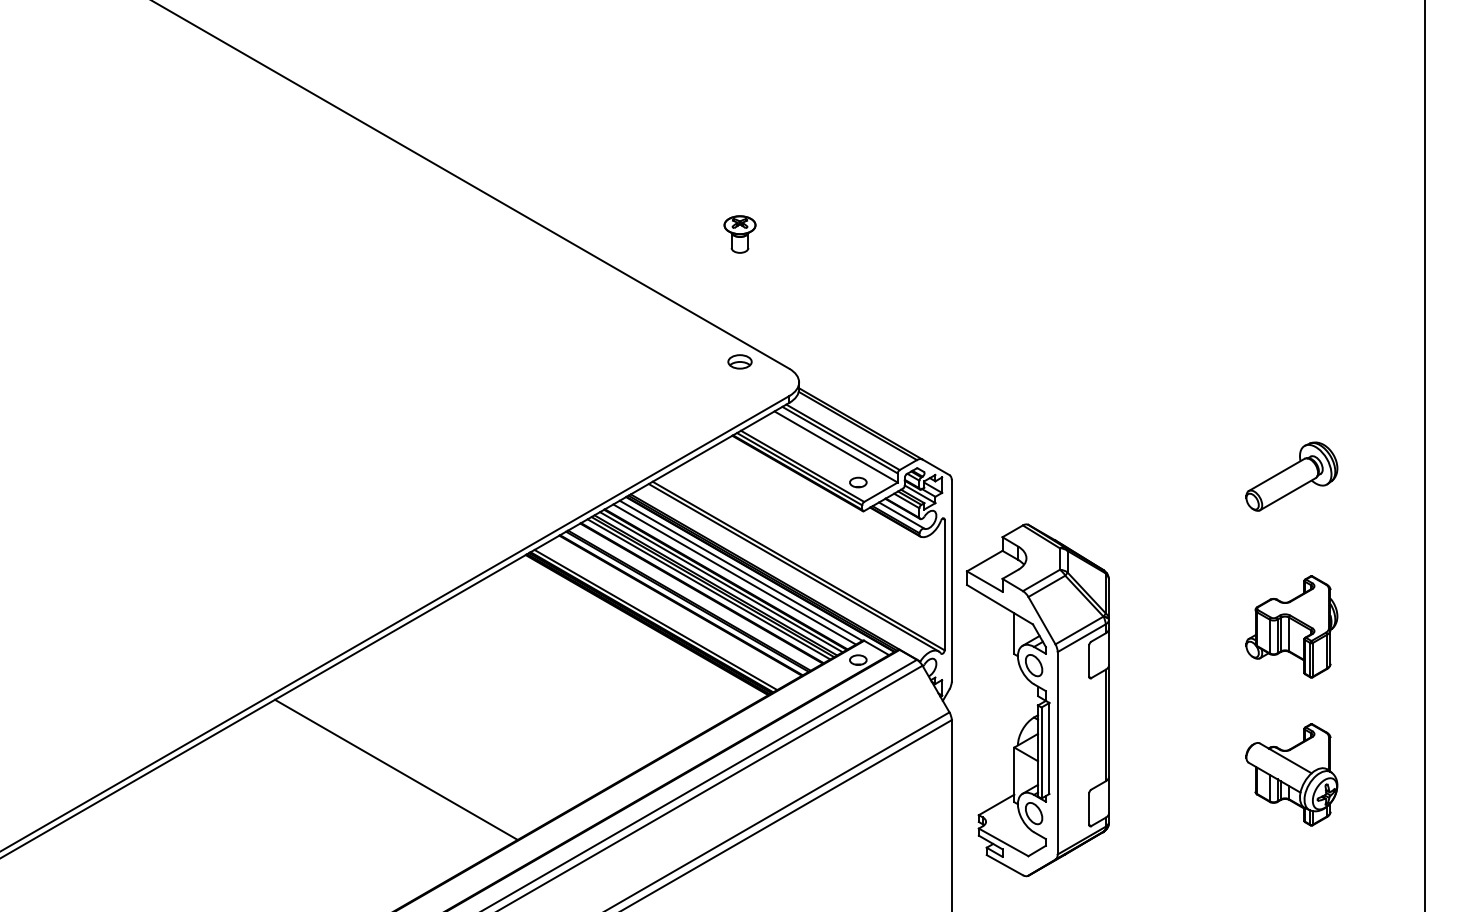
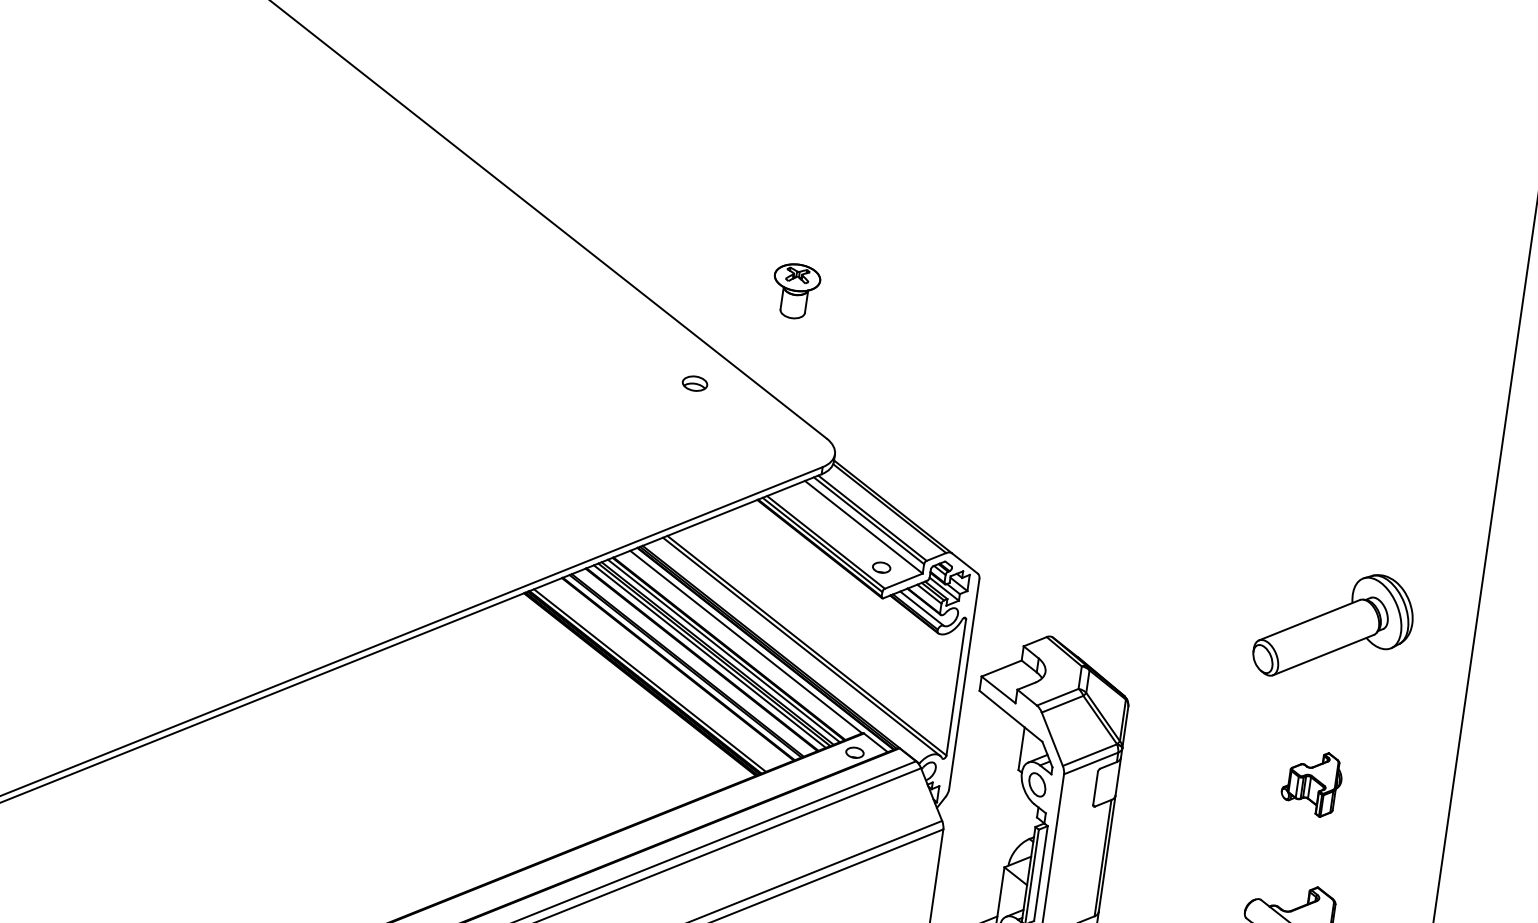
part: (739, 234) -> (795, 291), size x1.4
part: (739, 361) -> (694, 383), moved
part: (1291, 476) -> (1334, 626), size x1.6
line: (734, 574) -> (738, 644), removed
part: (1291, 626) -> (1311, 782), size x0.6
line: (396, 769) -> (357, 797), removed

